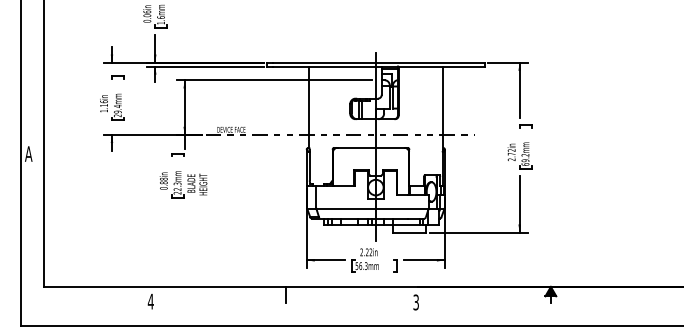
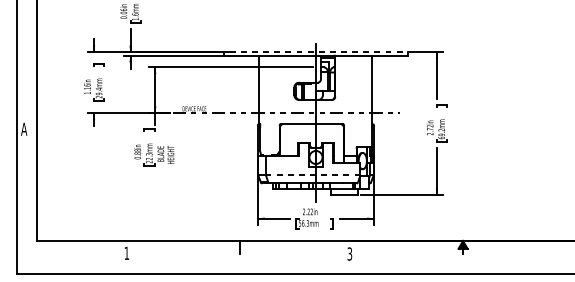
line: (379, 62) -> (319, 52), solid -> dashed
line: (372, 208) -> (313, 175), solid -> dashed
text: (150, 301) -> (126, 253), 4 -> 1

